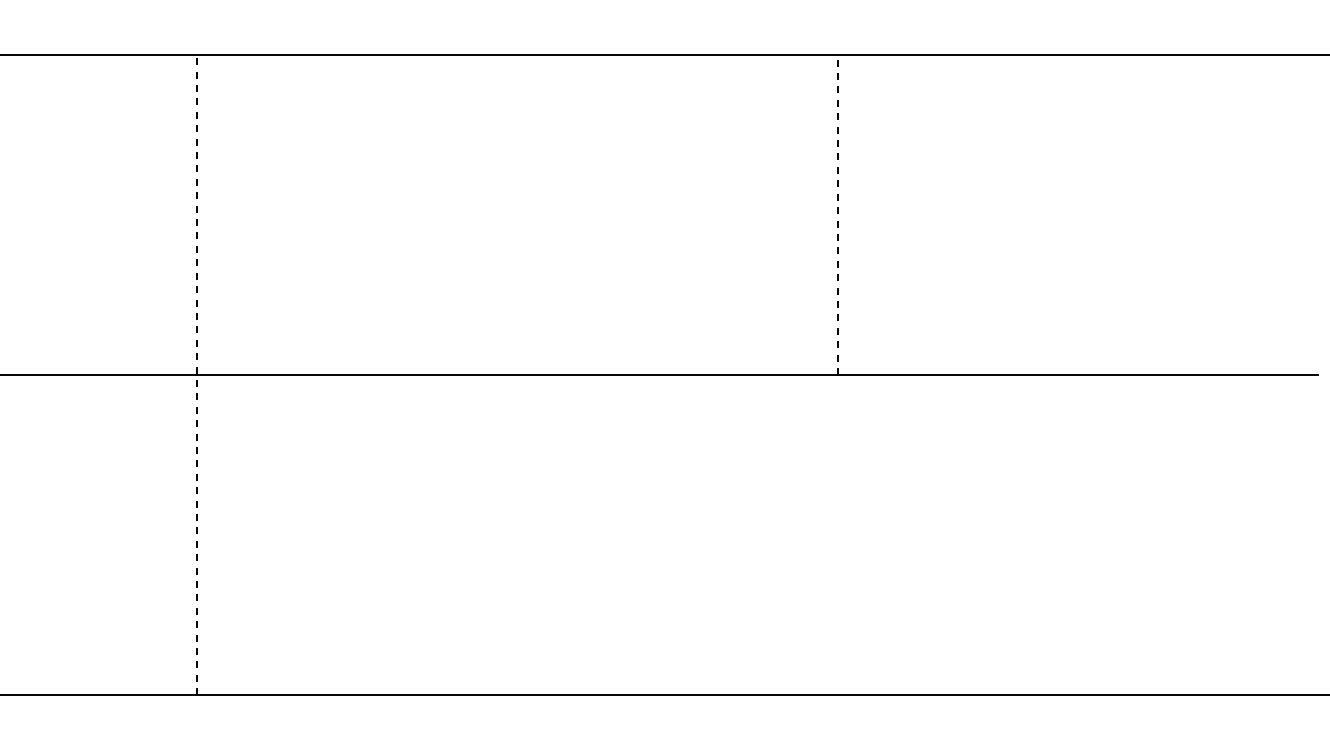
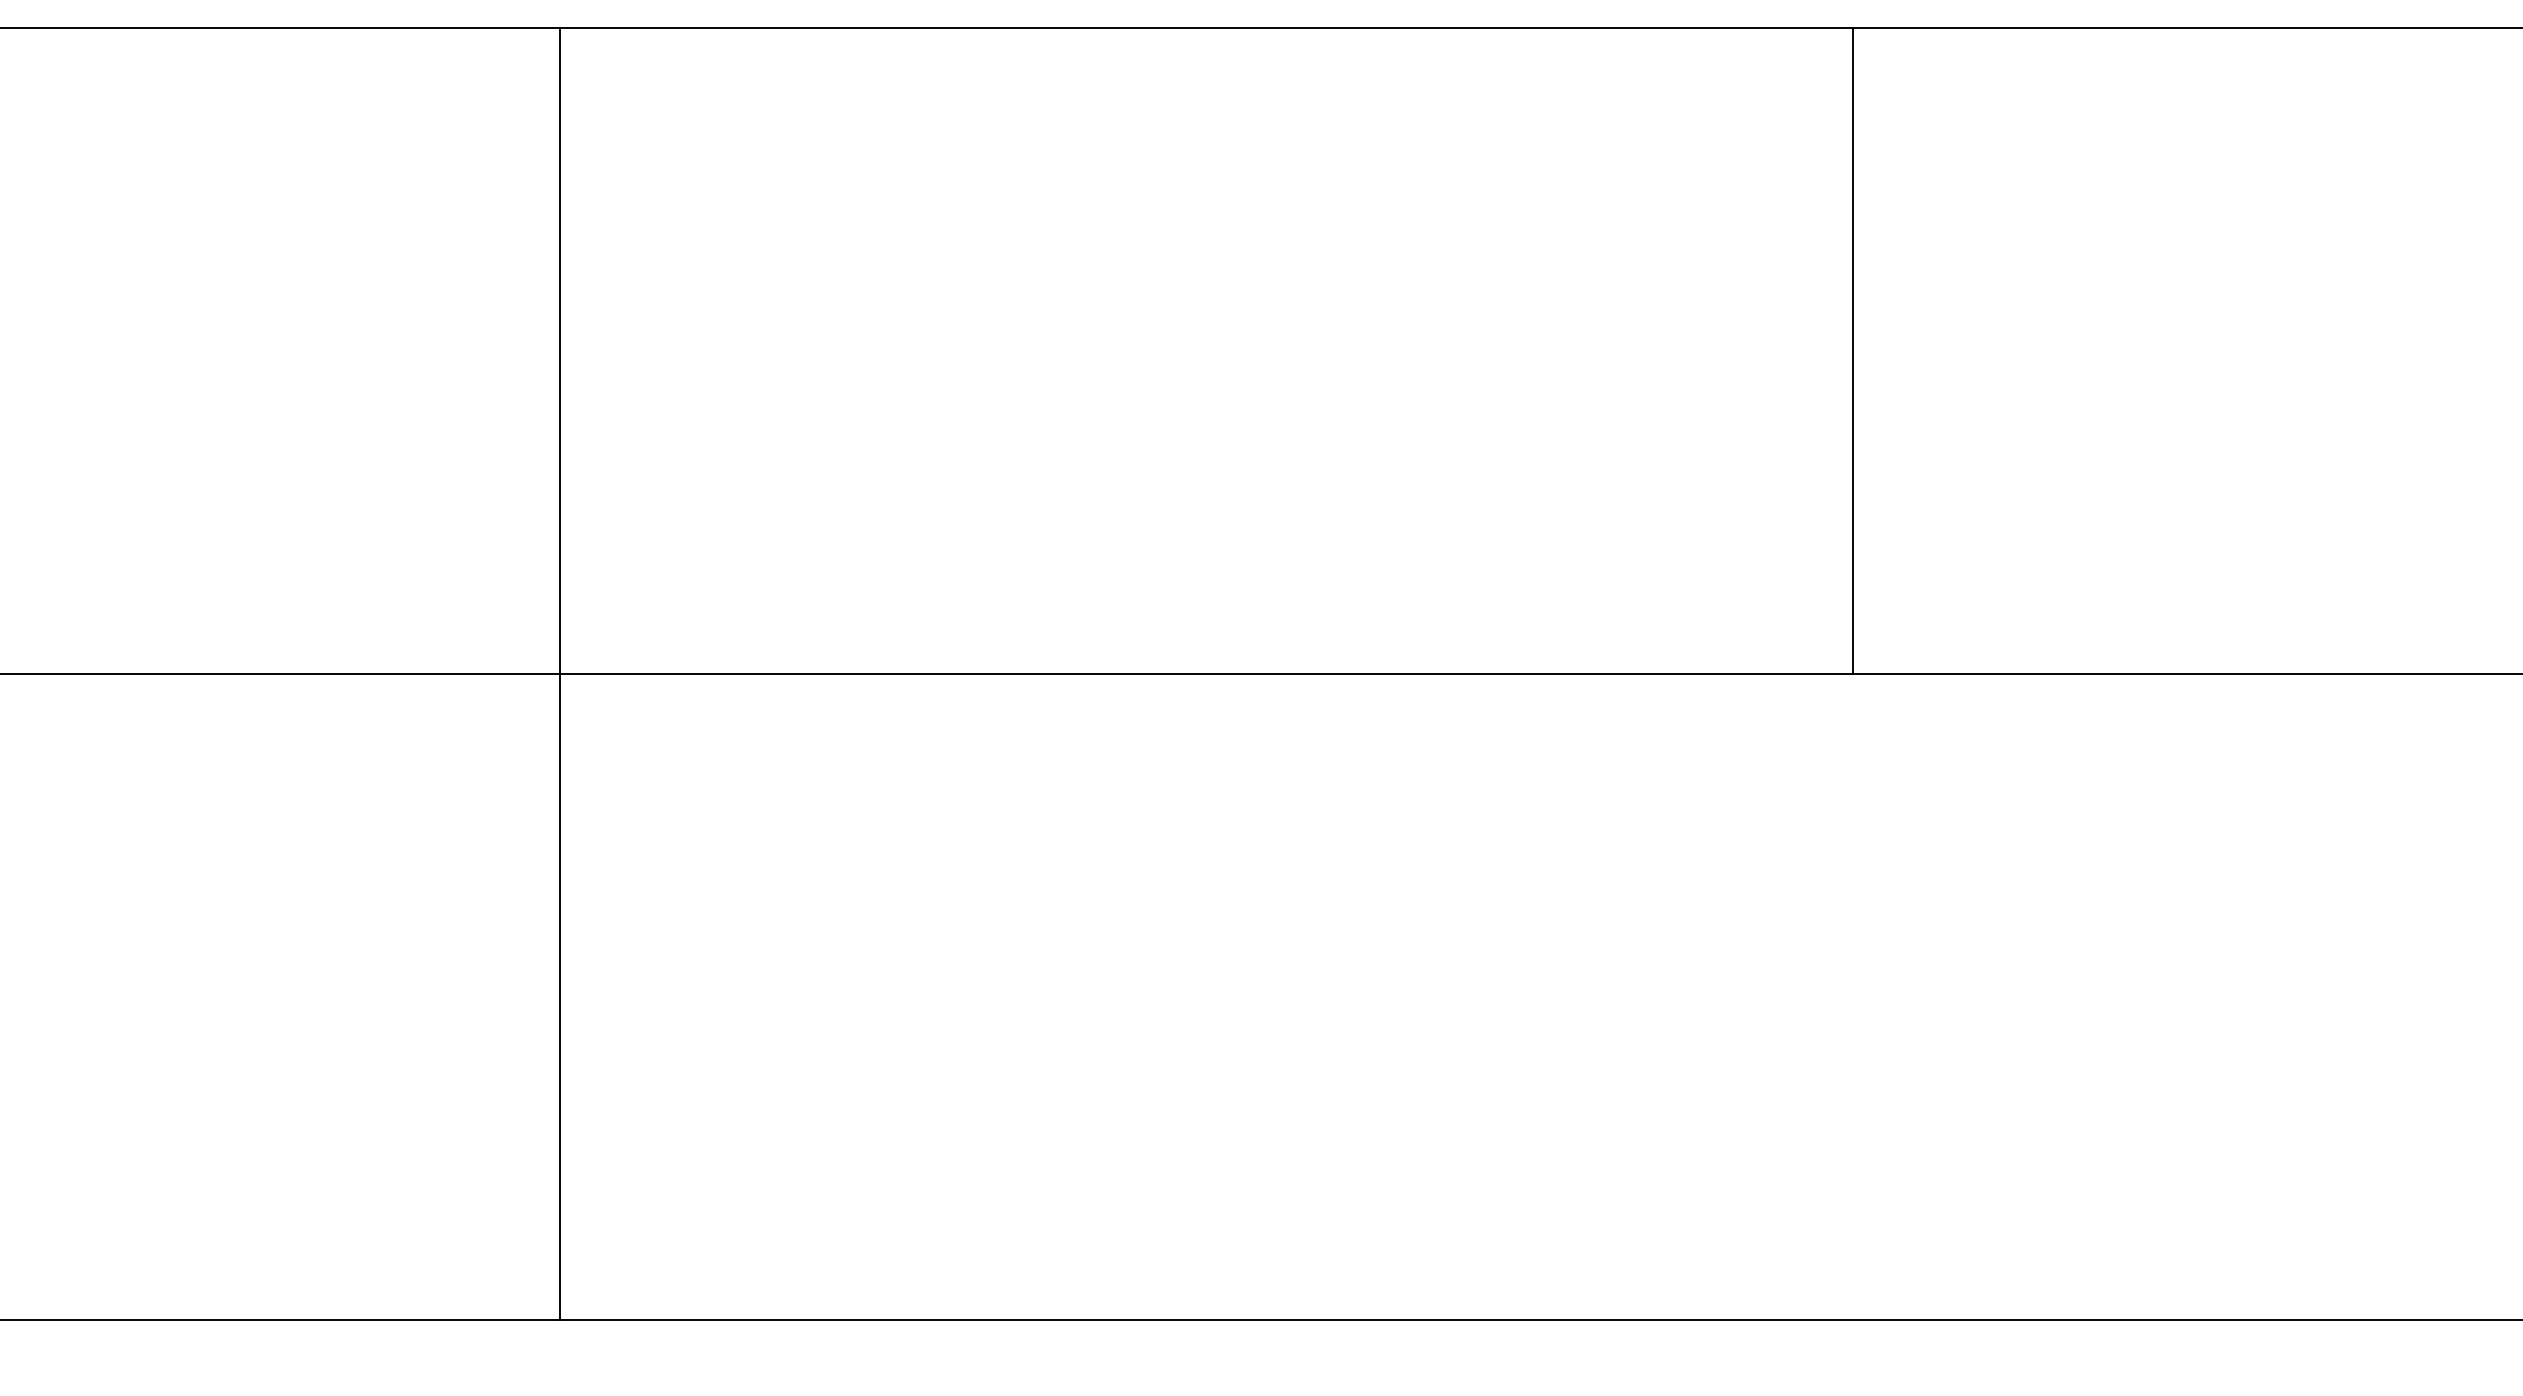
line: (837, 214) -> (1852, 350), dashed -> solid
line: (196, 374) -> (559, 672), dashed -> solid

